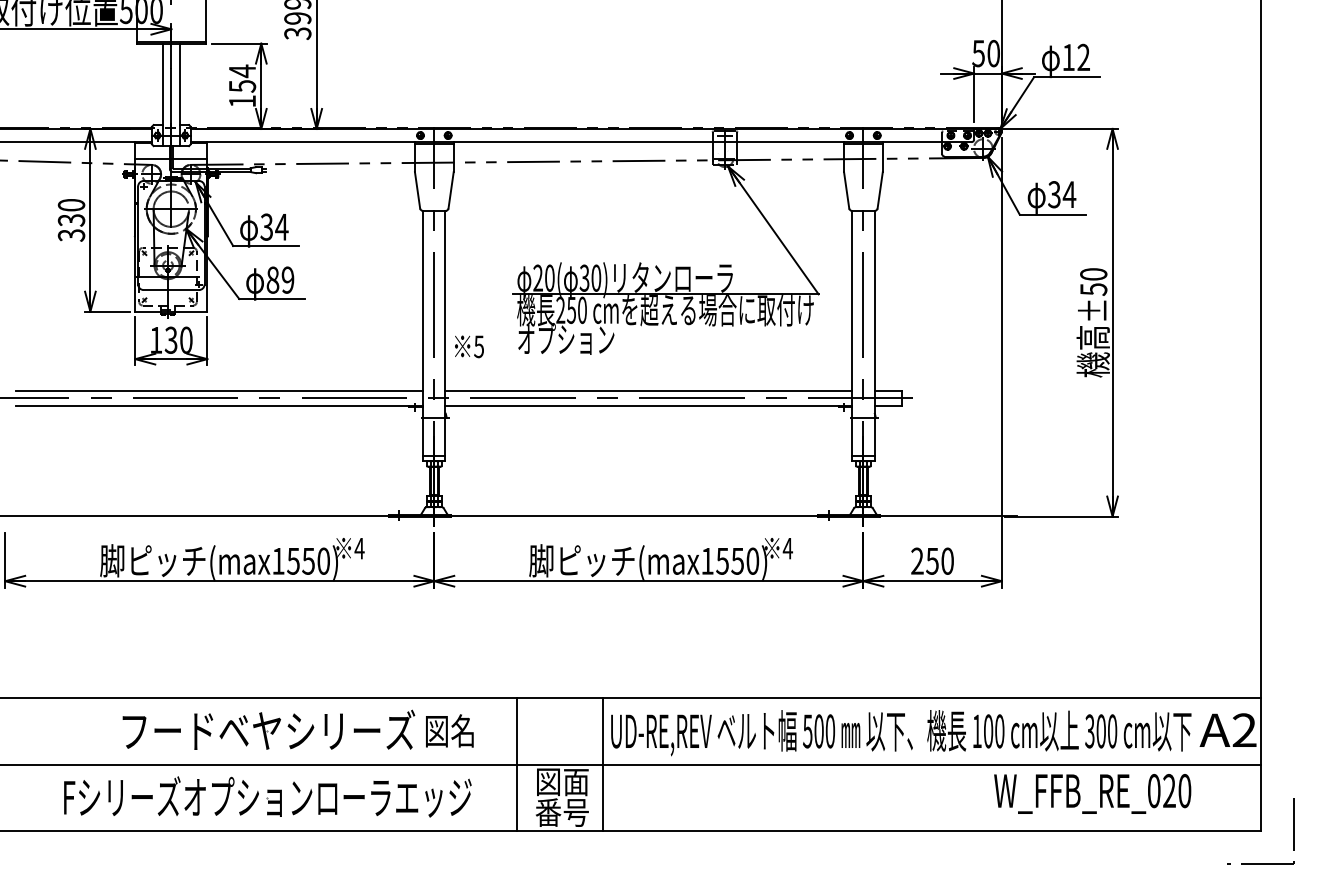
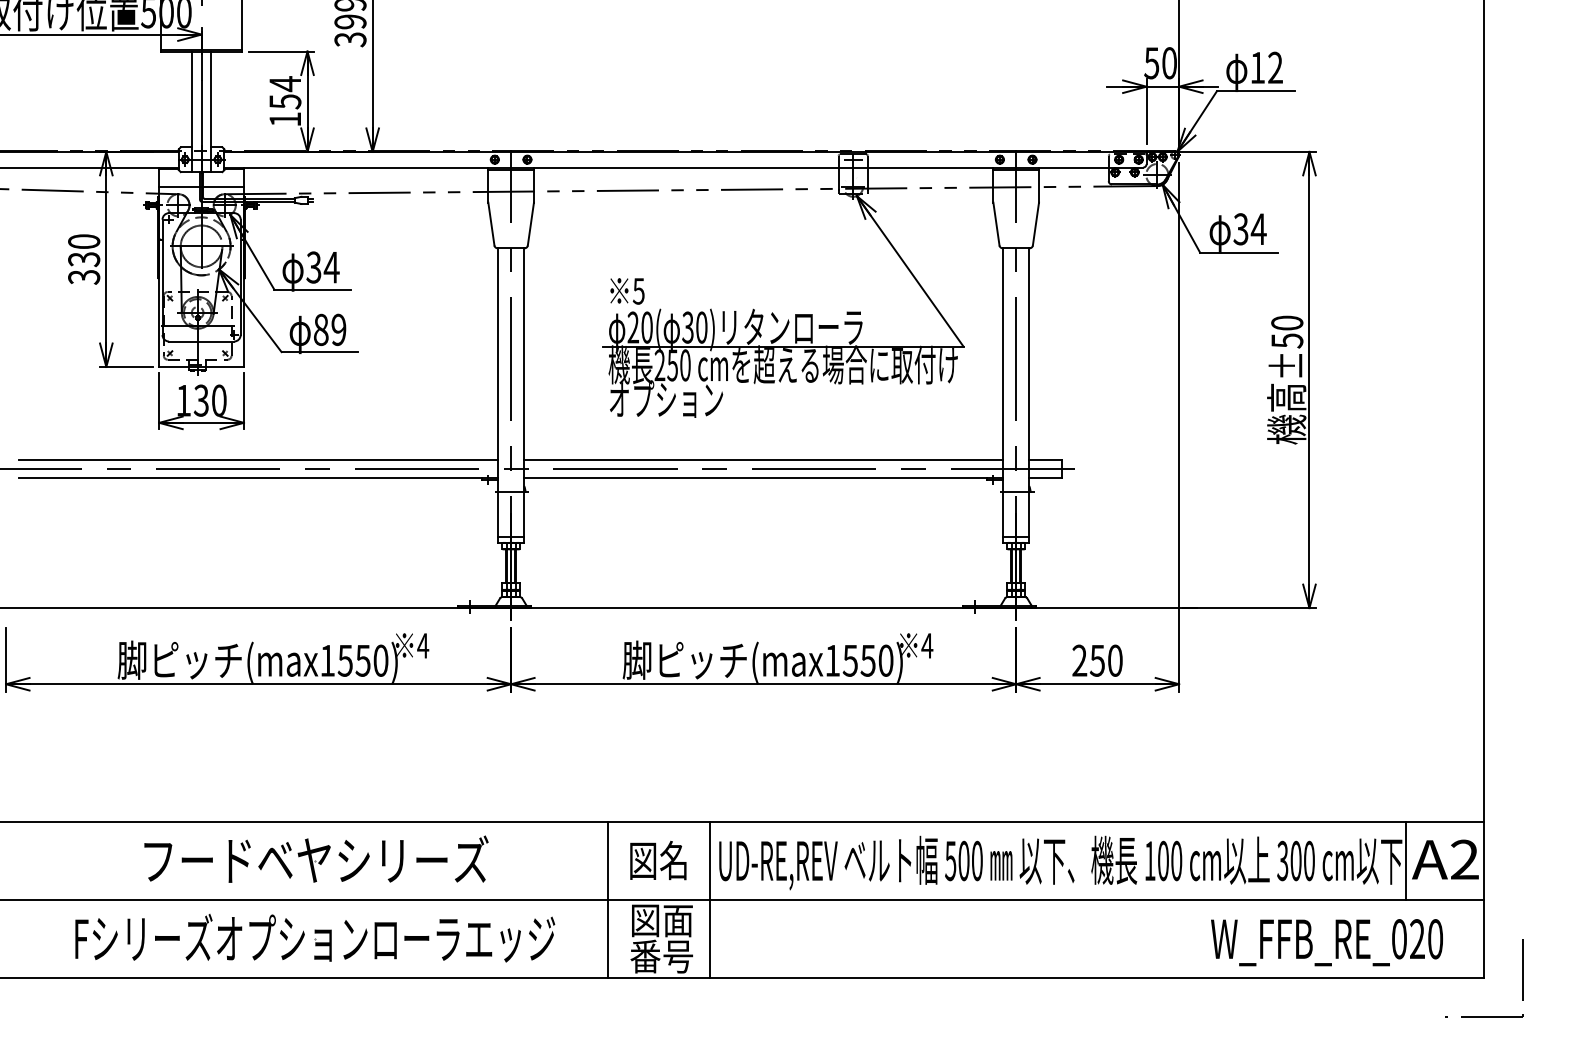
text: (469, 346) -> (627, 291), moved
text: (449, 730) -> (658, 860), moved
line: (1194, 730) -> (1405, 860), added
text: (1092, 793) -> (1326, 942), moved

